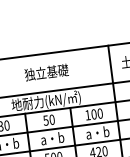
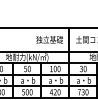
text: (46, 72) -> (49, 39), moved

